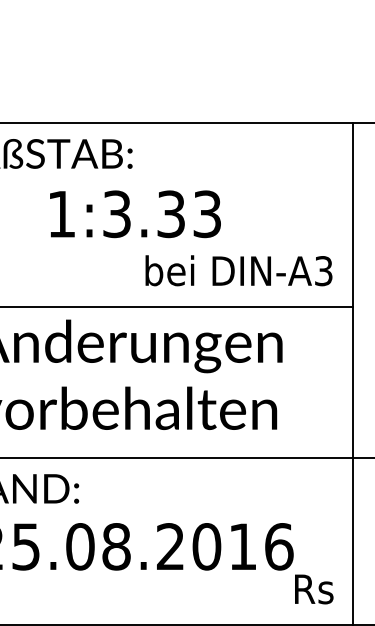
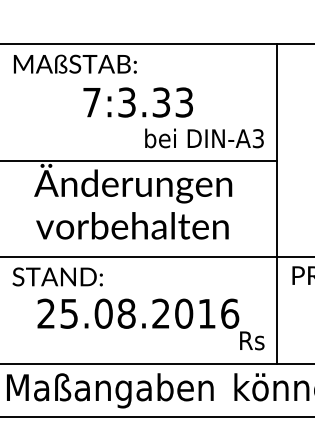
text: (61, 214) -> (91, 102), 1:3.33 -> 7:3.33

